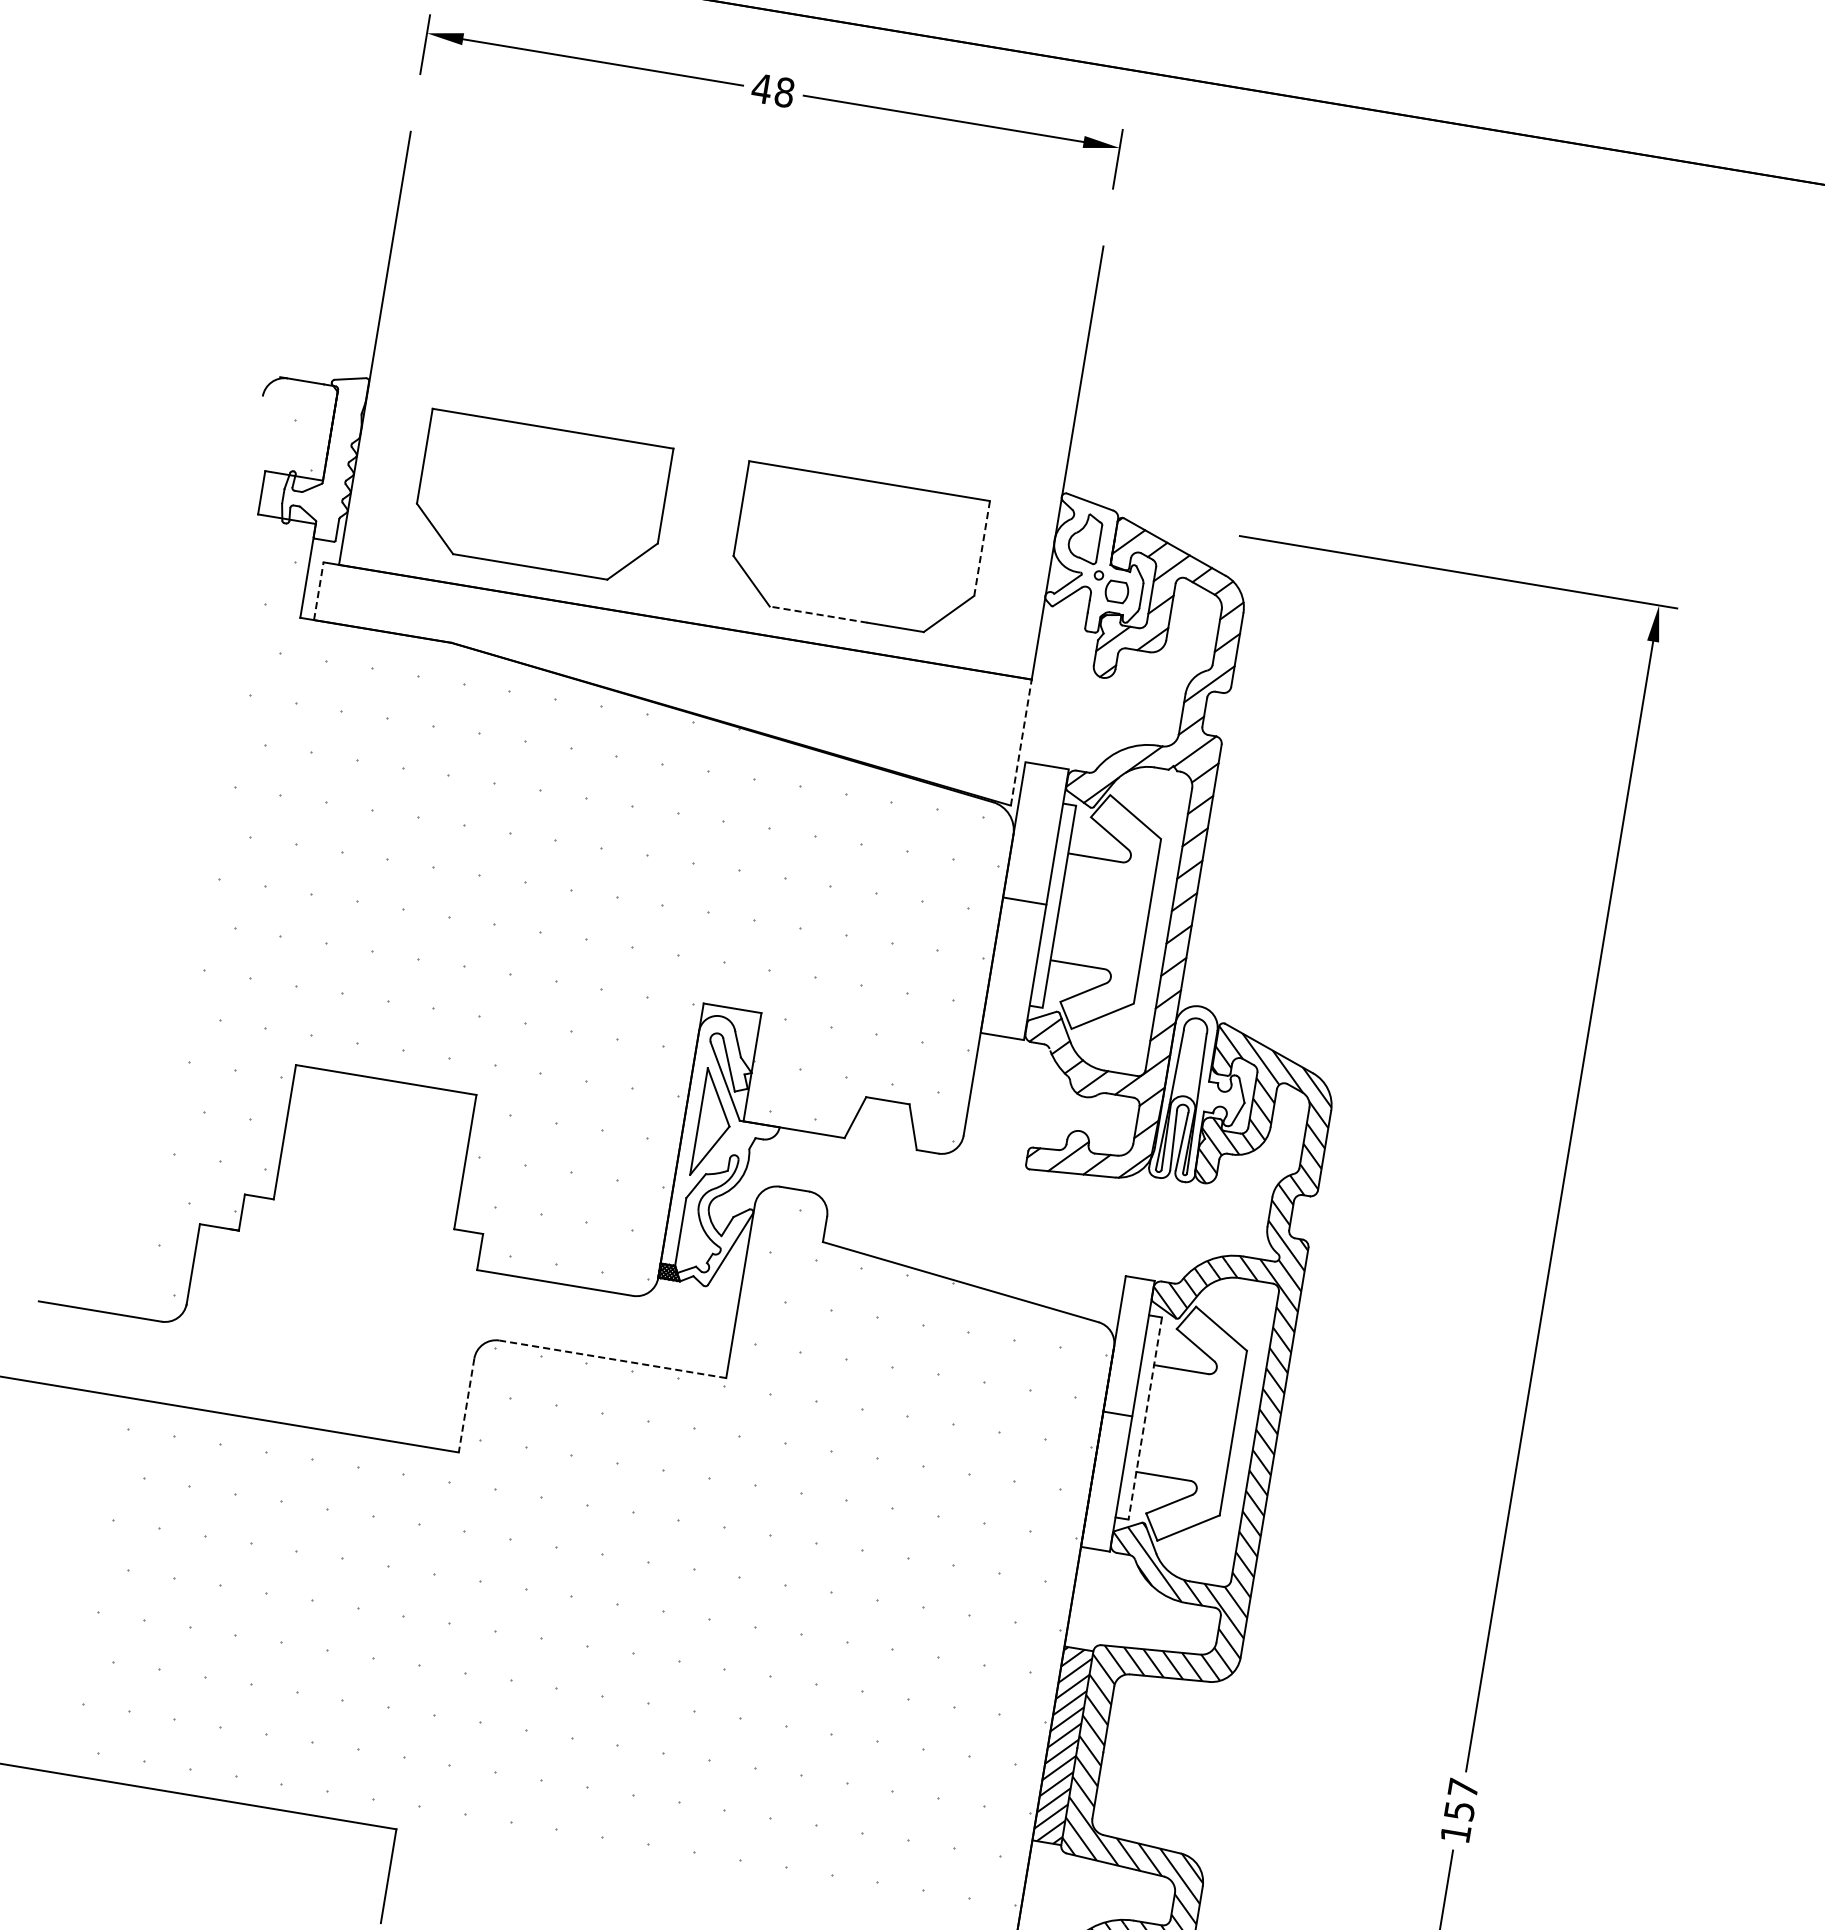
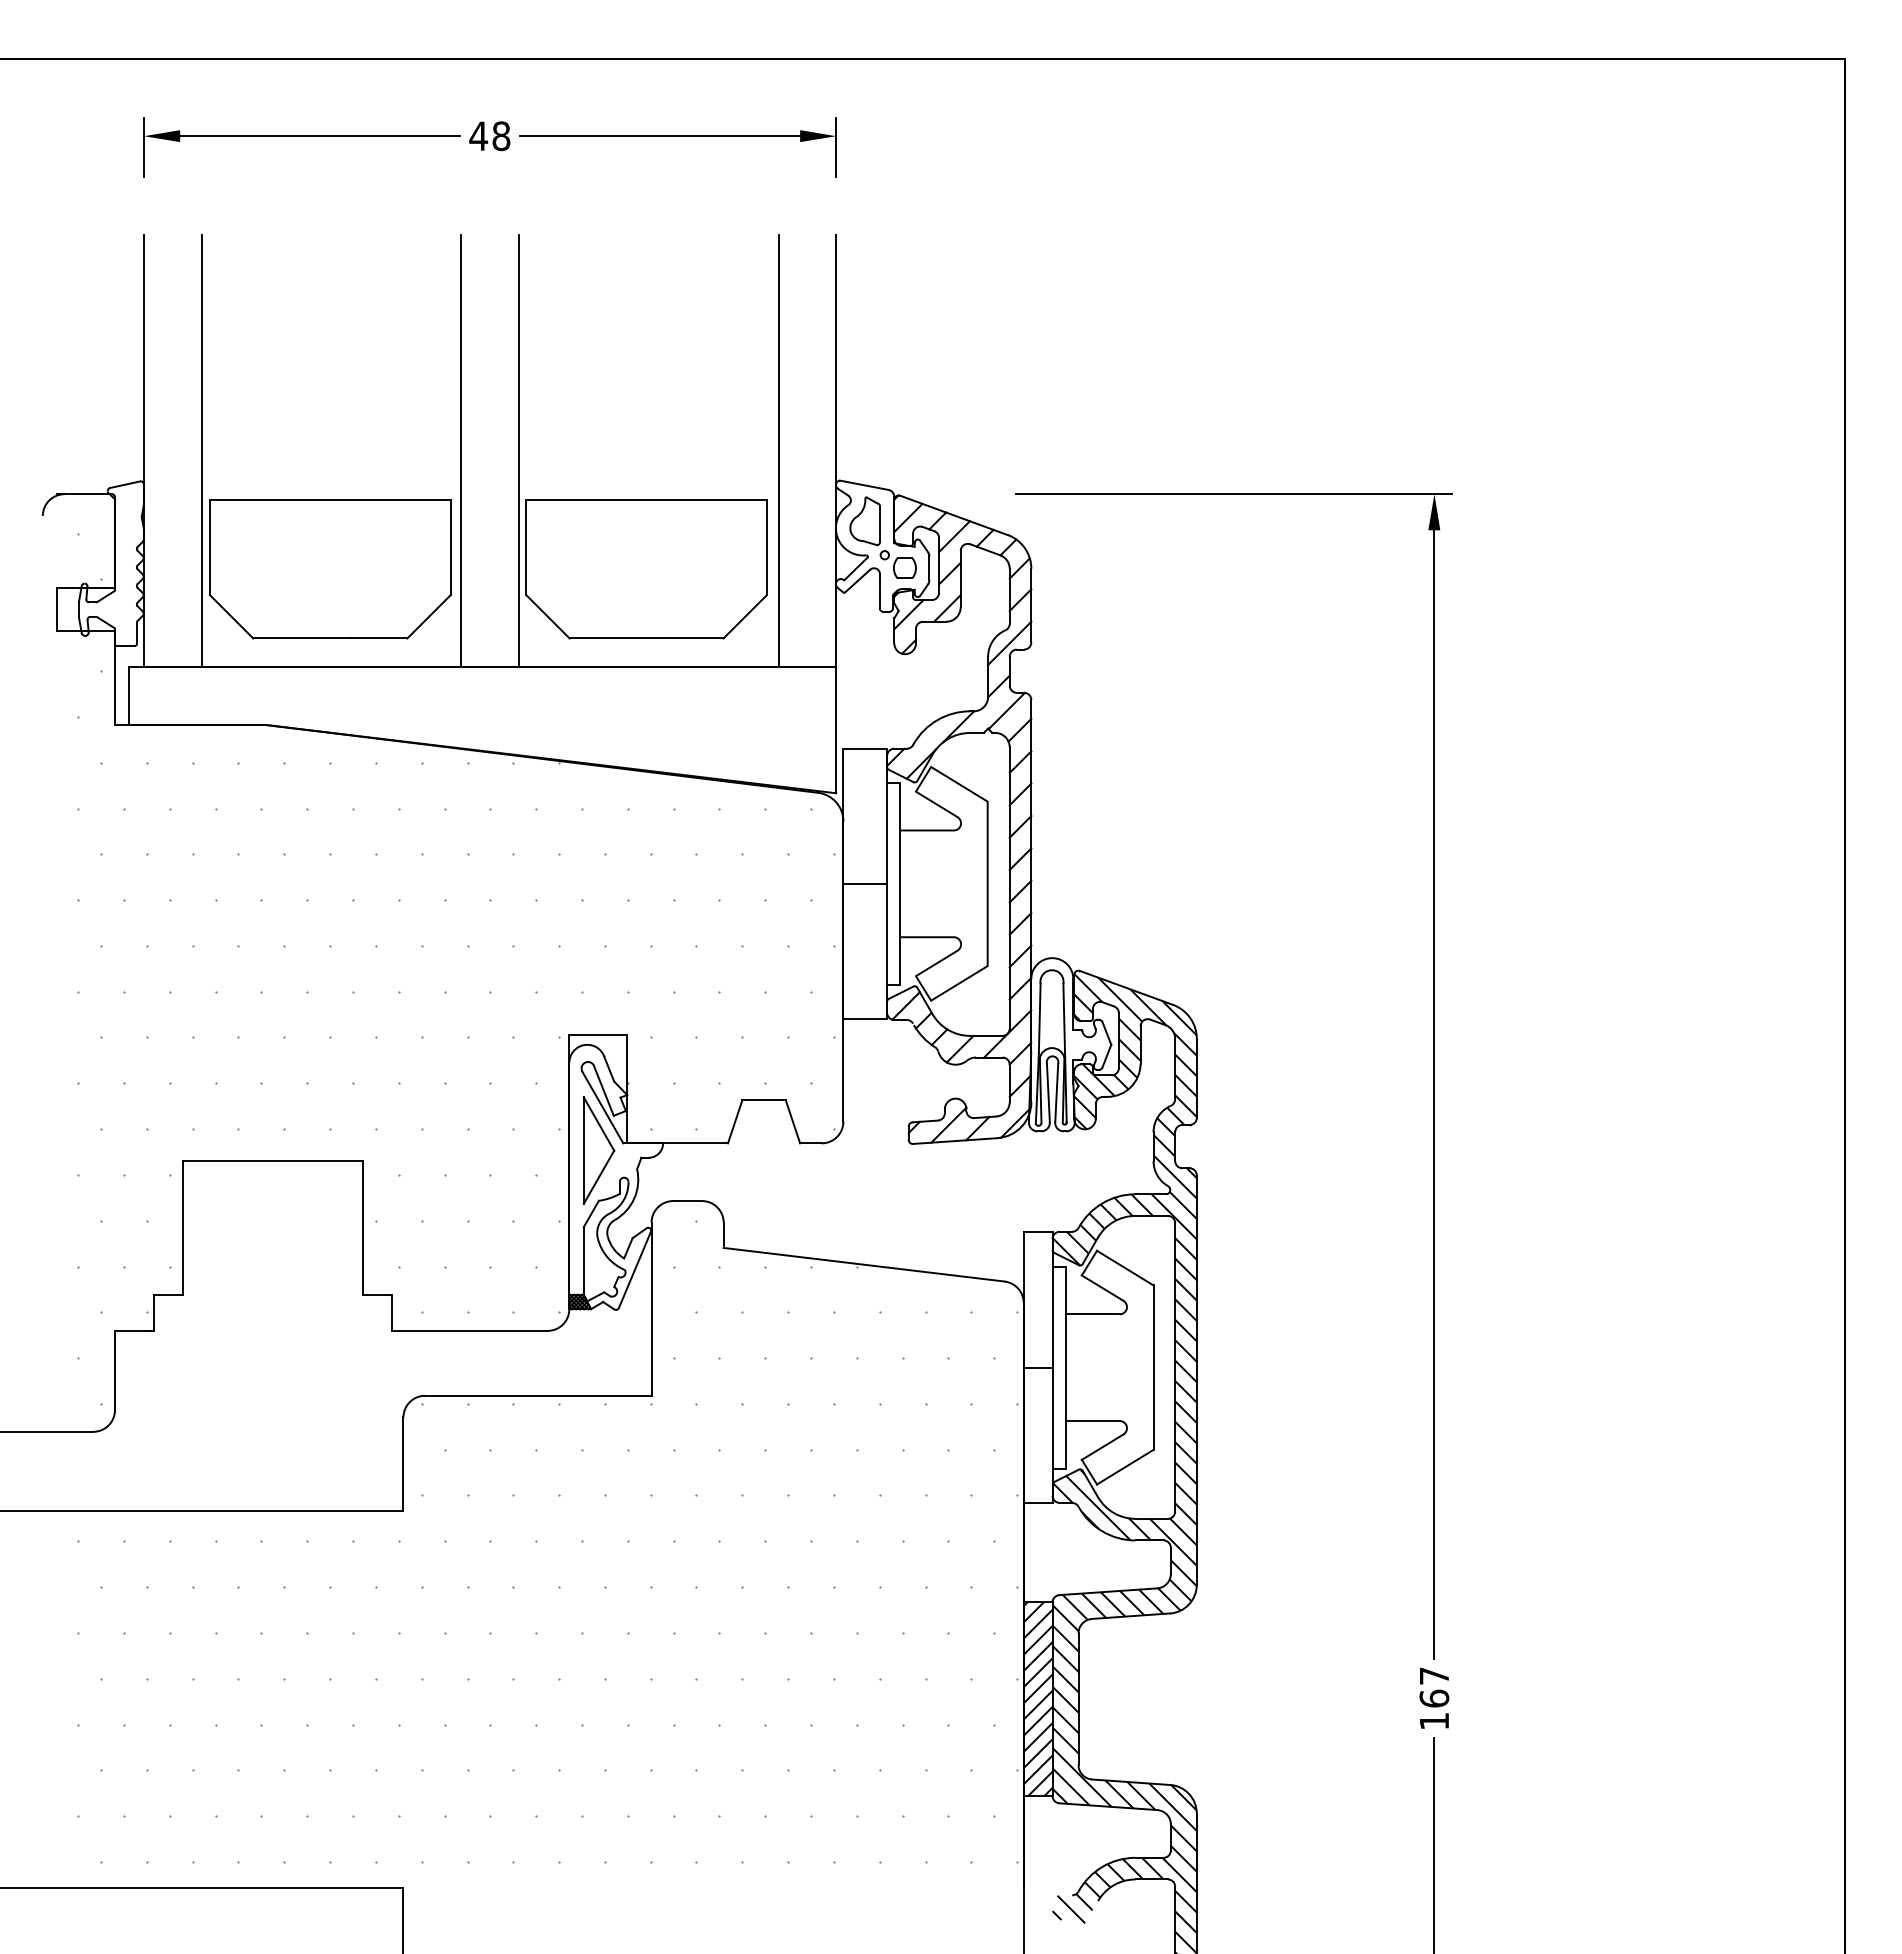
line: (432, 357) -> (201, 450), added
line: (692, 400) -> (461, 450), added
line: (749, 409) -> (518, 450), added
line: (1009, 453) -> (778, 450), added
line: (981, 549) -> (766, 548), dashed -> solid
line: (318, 591) -> (128, 696), dashed -> solid
line: (818, 614) -> (618, 638), dashed -> solid
line: (1021, 742) -> (836, 730), dashed -> solid
line: (612, 1358) -> (537, 1395), dashed -> solid
line: (466, 1405) -> (403, 1464), dashed -> solid
line: (1145, 1418) -> (1065, 1367), dashed -> solid
text: (1459, 1810) -> (1434, 1698), 157 -> 167

